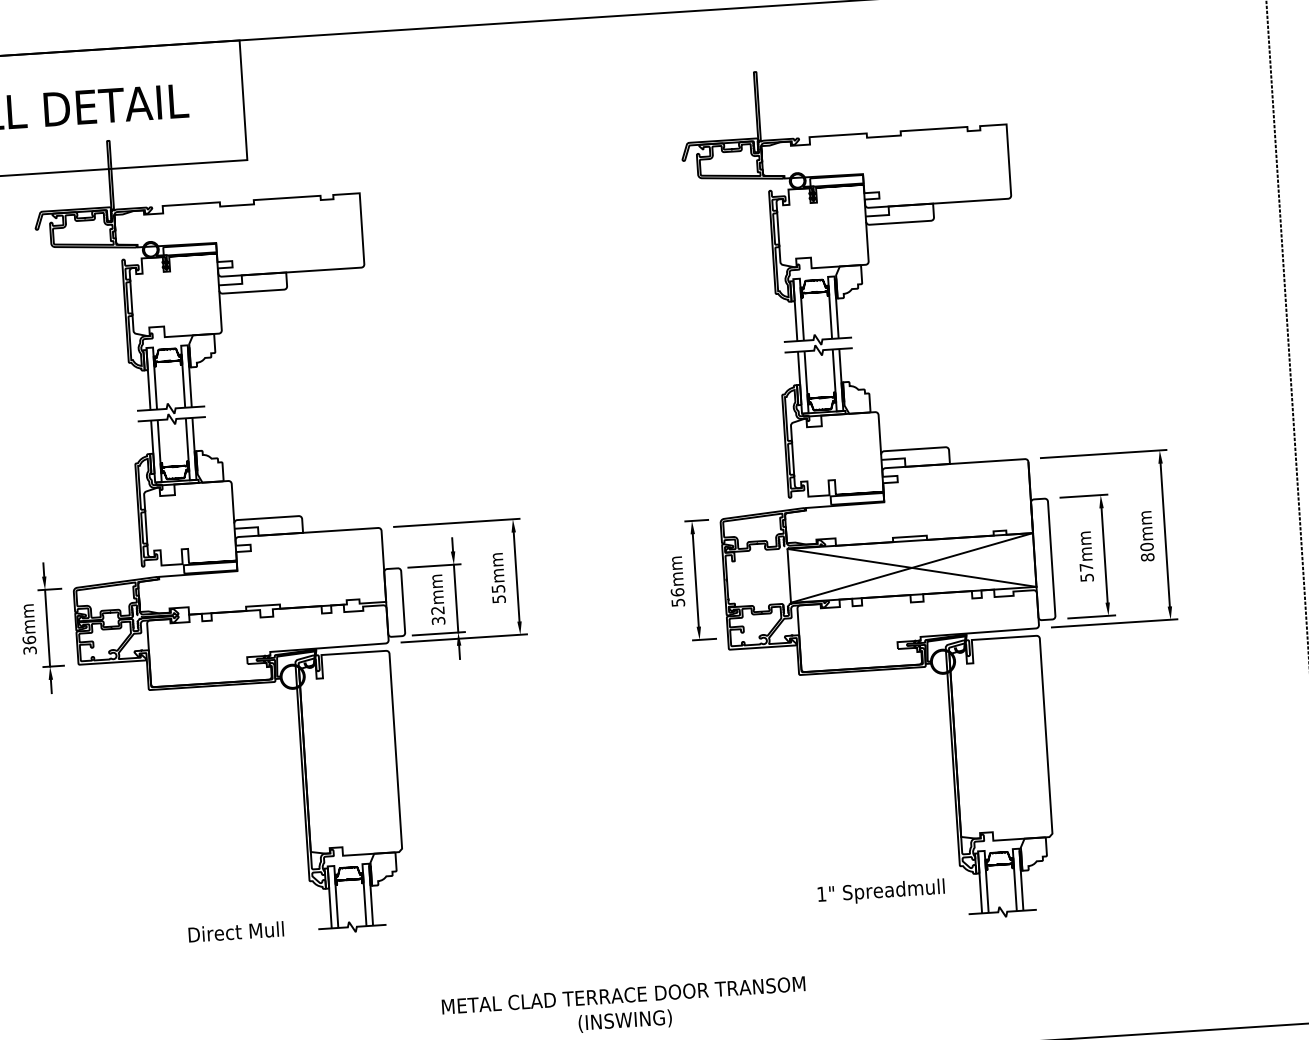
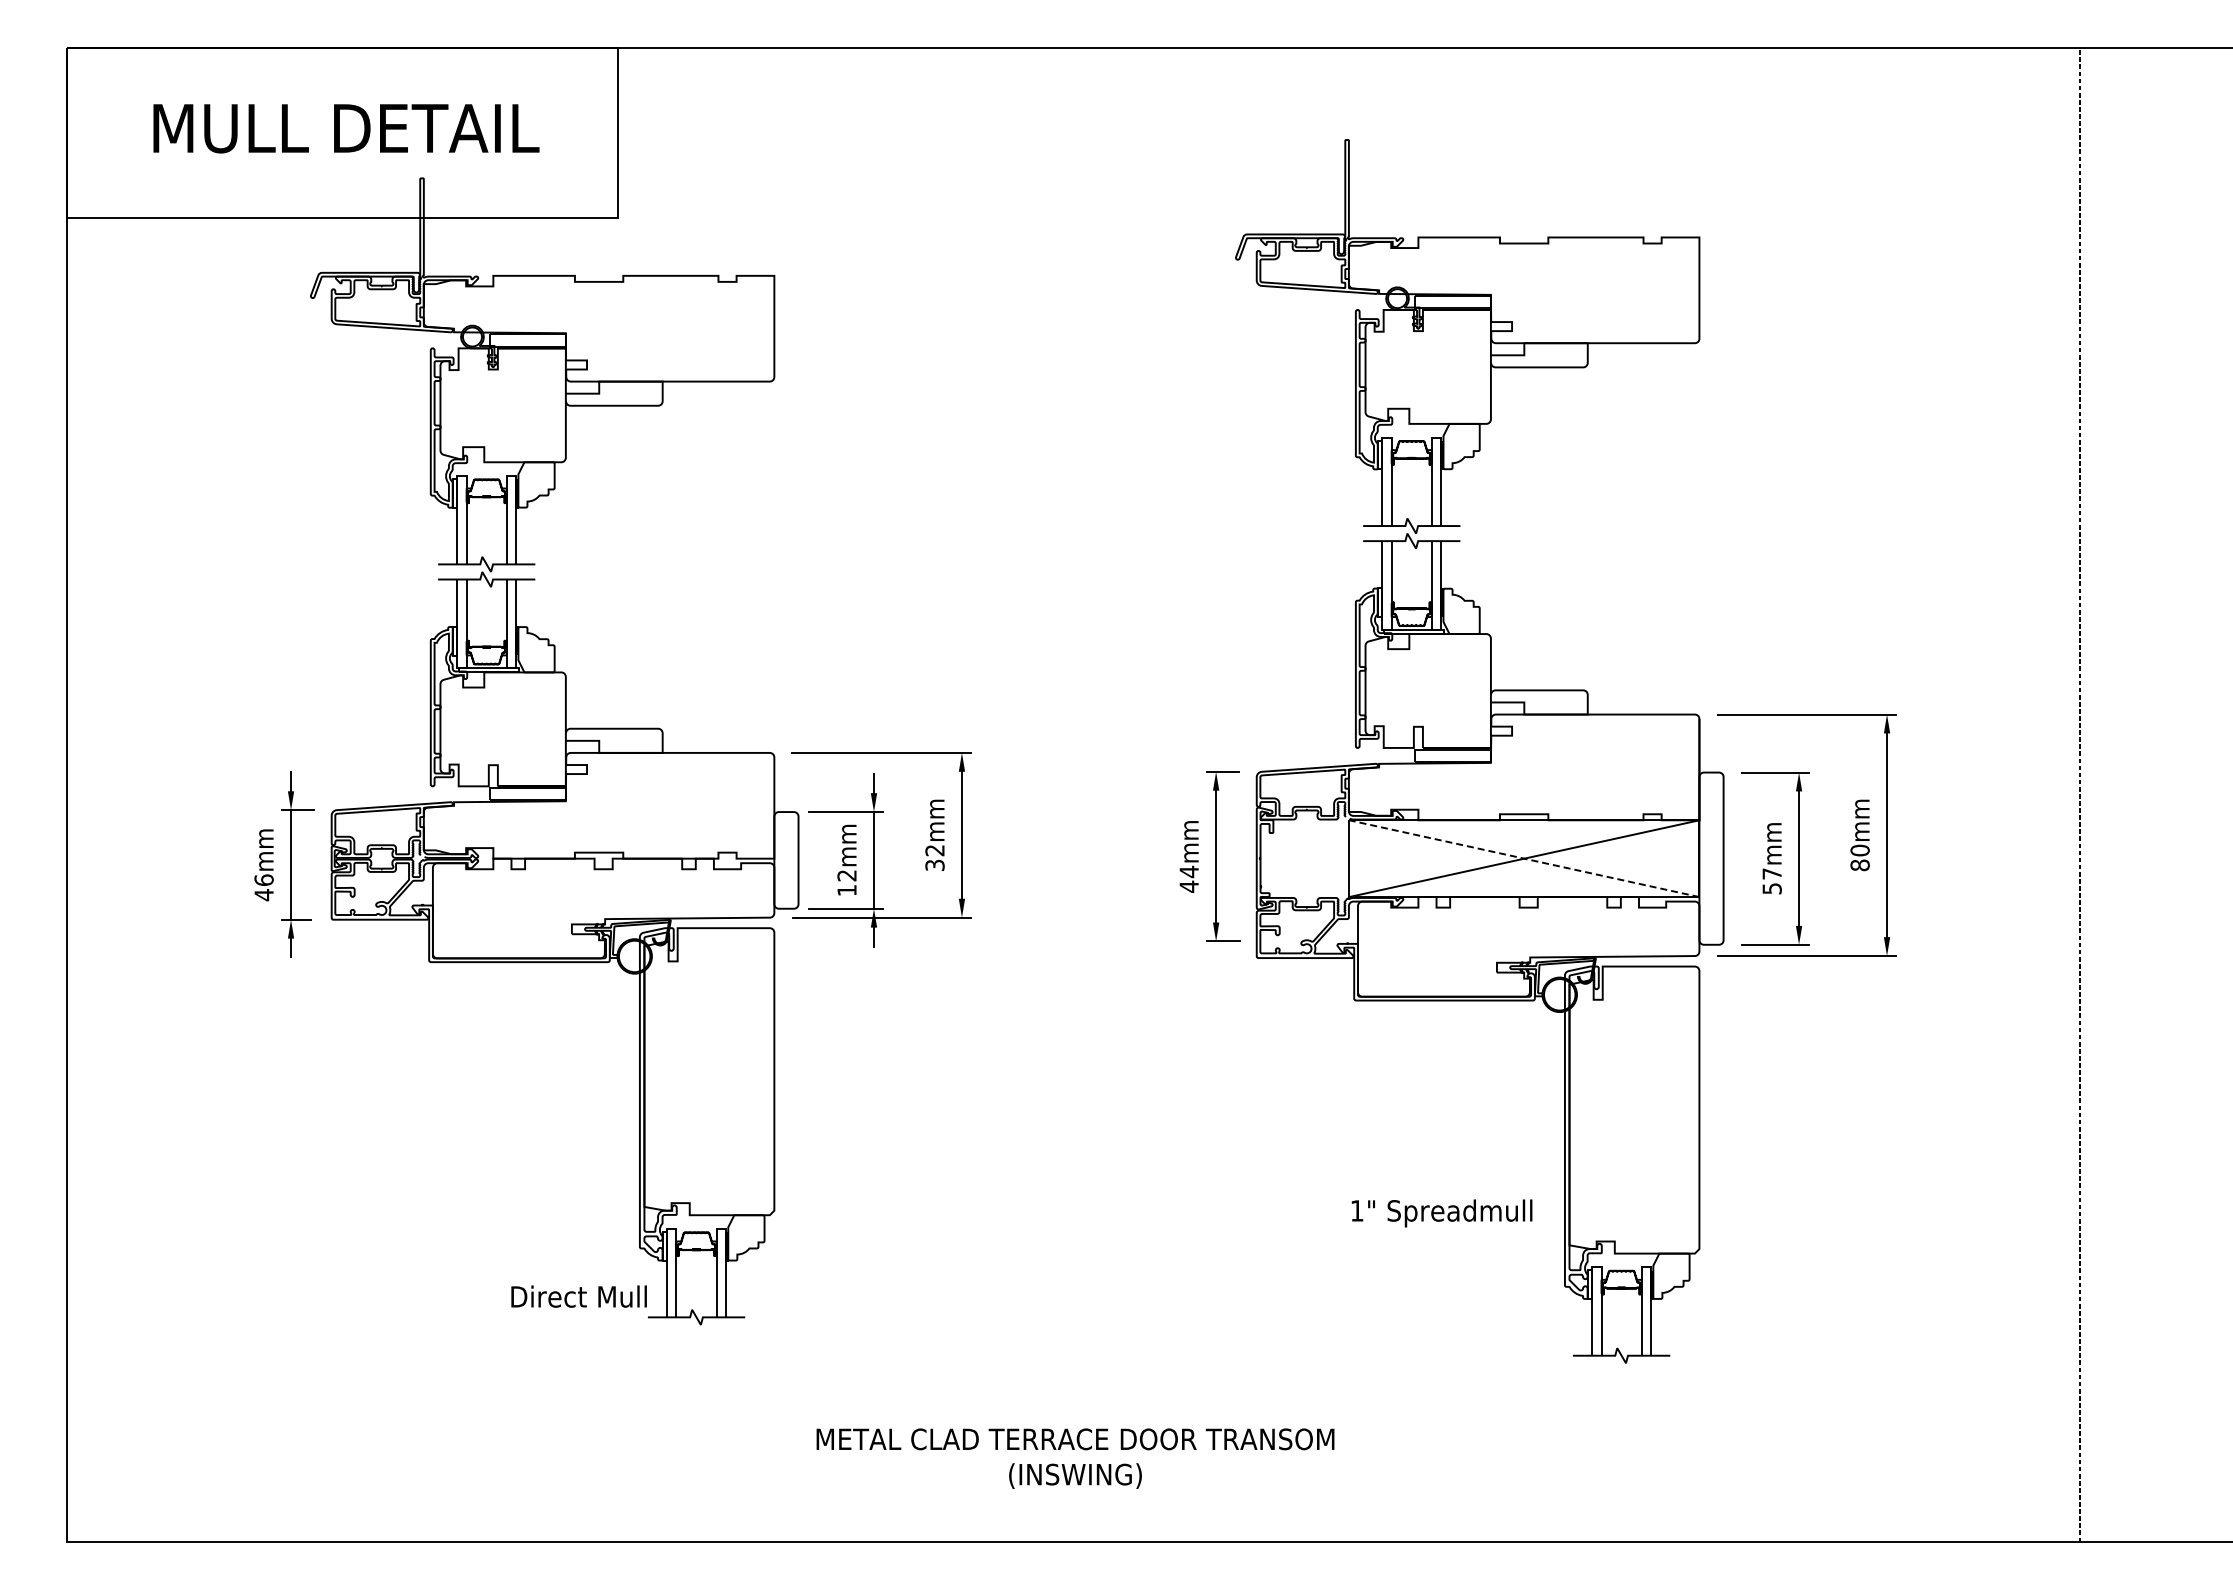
line: (911, 567) -> (1523, 858), solid -> dashed
text: (498, 593) -> (934, 857), 55mm -> 32mm
text: (677, 597) -> (1188, 878), 56mm -> 44mm
text: (438, 620) -> (846, 890), 32mm -> 12mm
text: (29, 650) -> (263, 895), 36mm -> 46mm
text: (880, 892) -> (1441, 1213), moved
text: (235, 931) -> (578, 1296), moved

